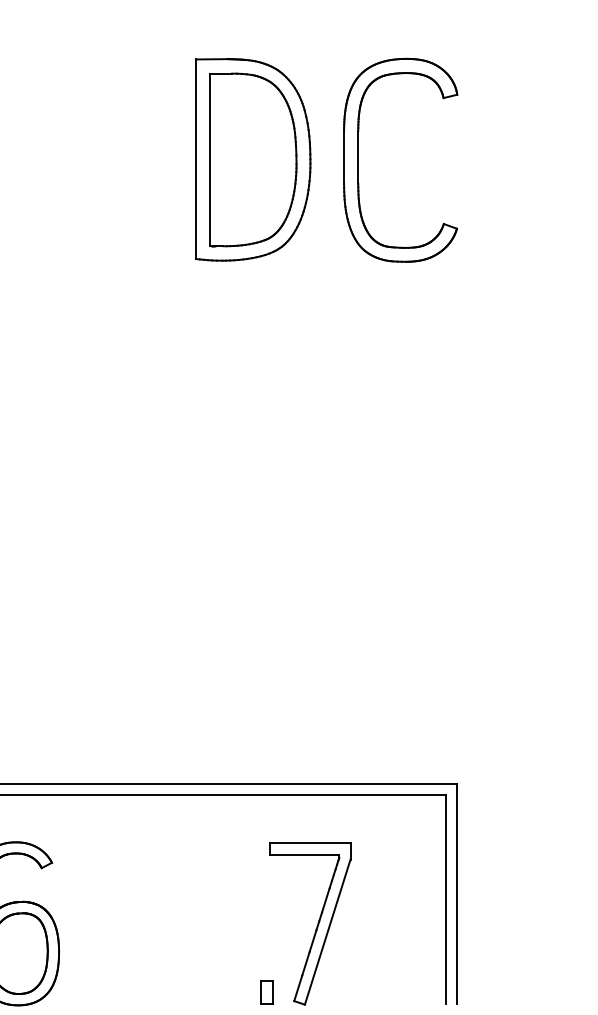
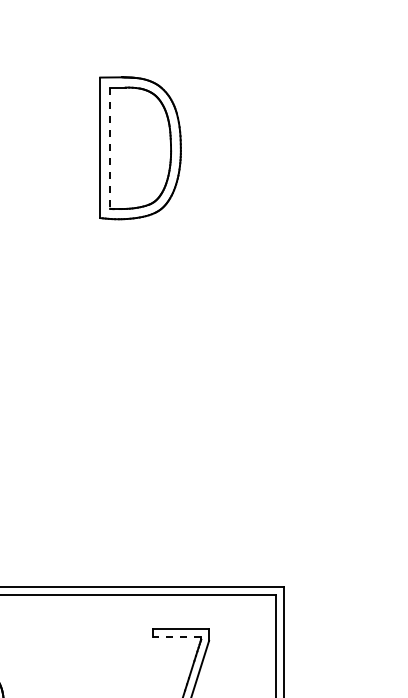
part: (358, 159) -> (214, 148), removed
line: (210, 160) -> (110, 148), solid -> dashed
line: (304, 854) -> (176, 637), solid -> dashed

